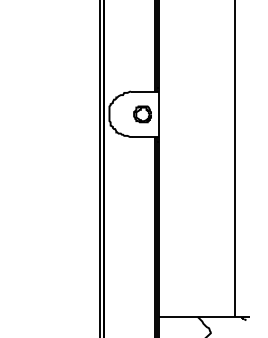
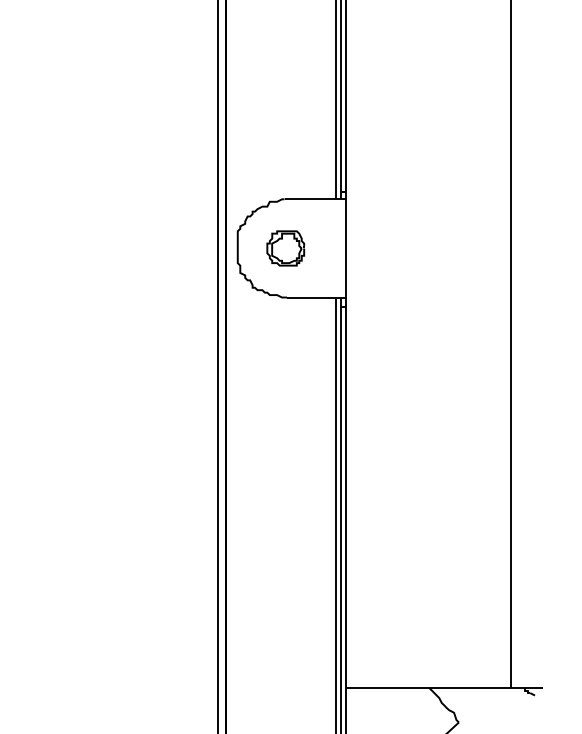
part: (142, 114) -> (285, 248), moved

